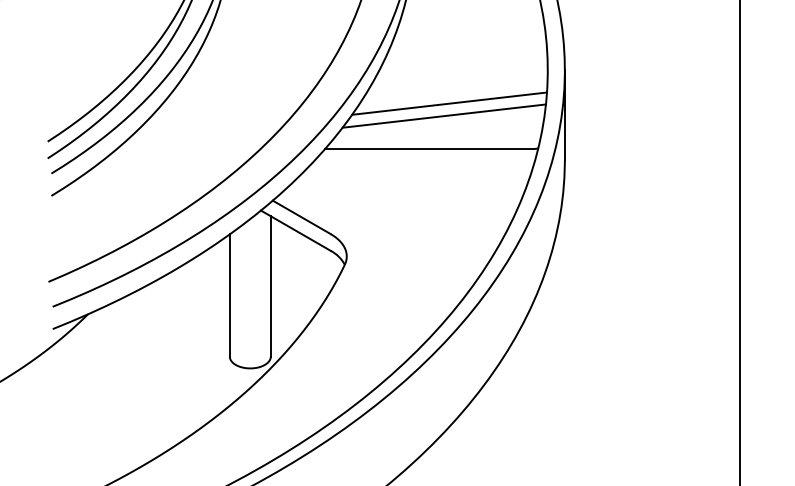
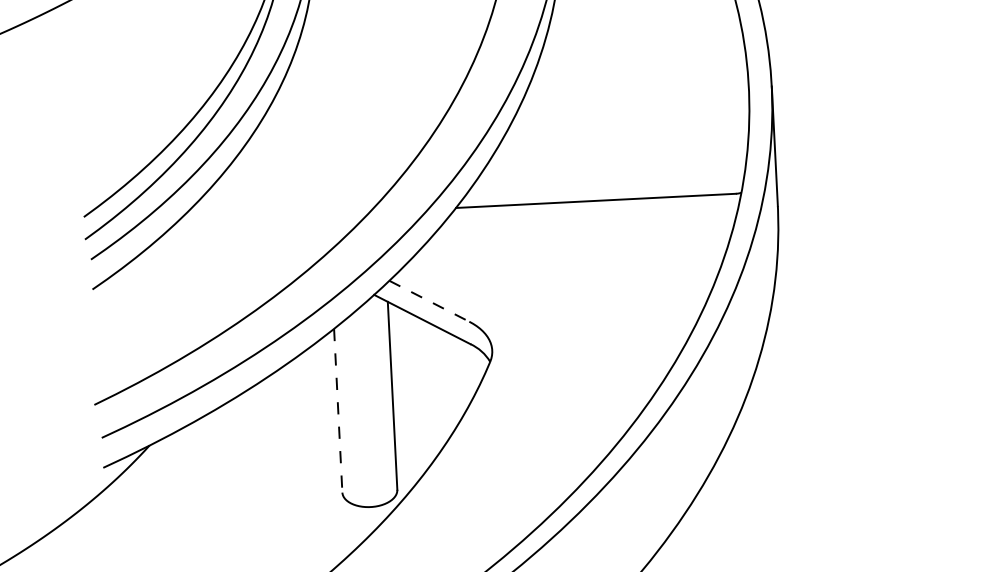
line: (449, 103) -> (619, 138), removed
line: (444, 115) -> (613, 155), removed
line: (302, 217) -> (430, 301), solid -> dashed
line: (229, 296) -> (337, 412), solid -> dashed

